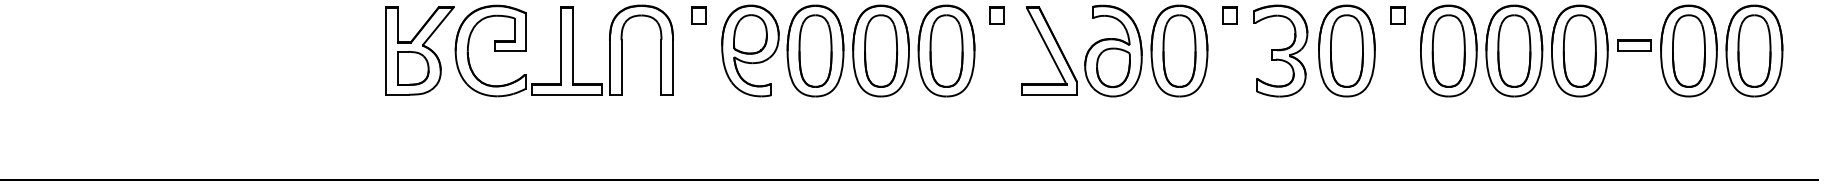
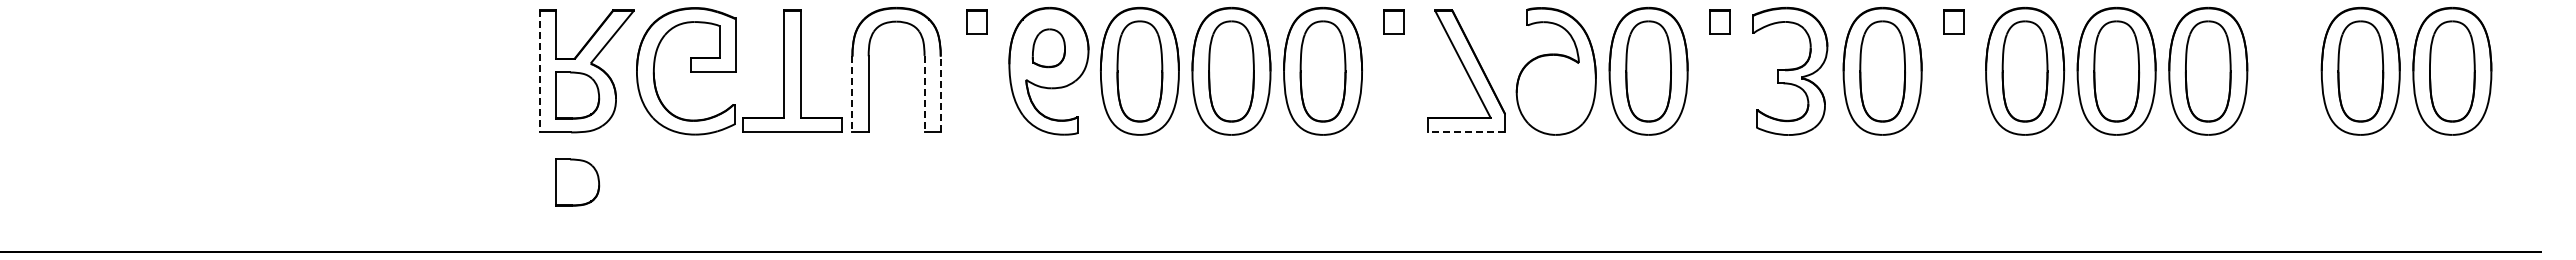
part: (750, 34) -> (1048, 48), size x0.7
part: (1634, 45) -> (2284, 63), removed
line: (386, 51) -> (539, 71), solid -> dashed
line: (672, 66) -> (940, 93), solid -> dashed
line: (609, 67) -> (852, 94), solid -> dashed
line: (661, 67) -> (924, 94), solid -> dashed
part: (1113, 67) -> (1556, 94), removed
line: (1049, 94) -> (1466, 132), solid -> dashed
part: (413, 130) -> (577, 182), added

